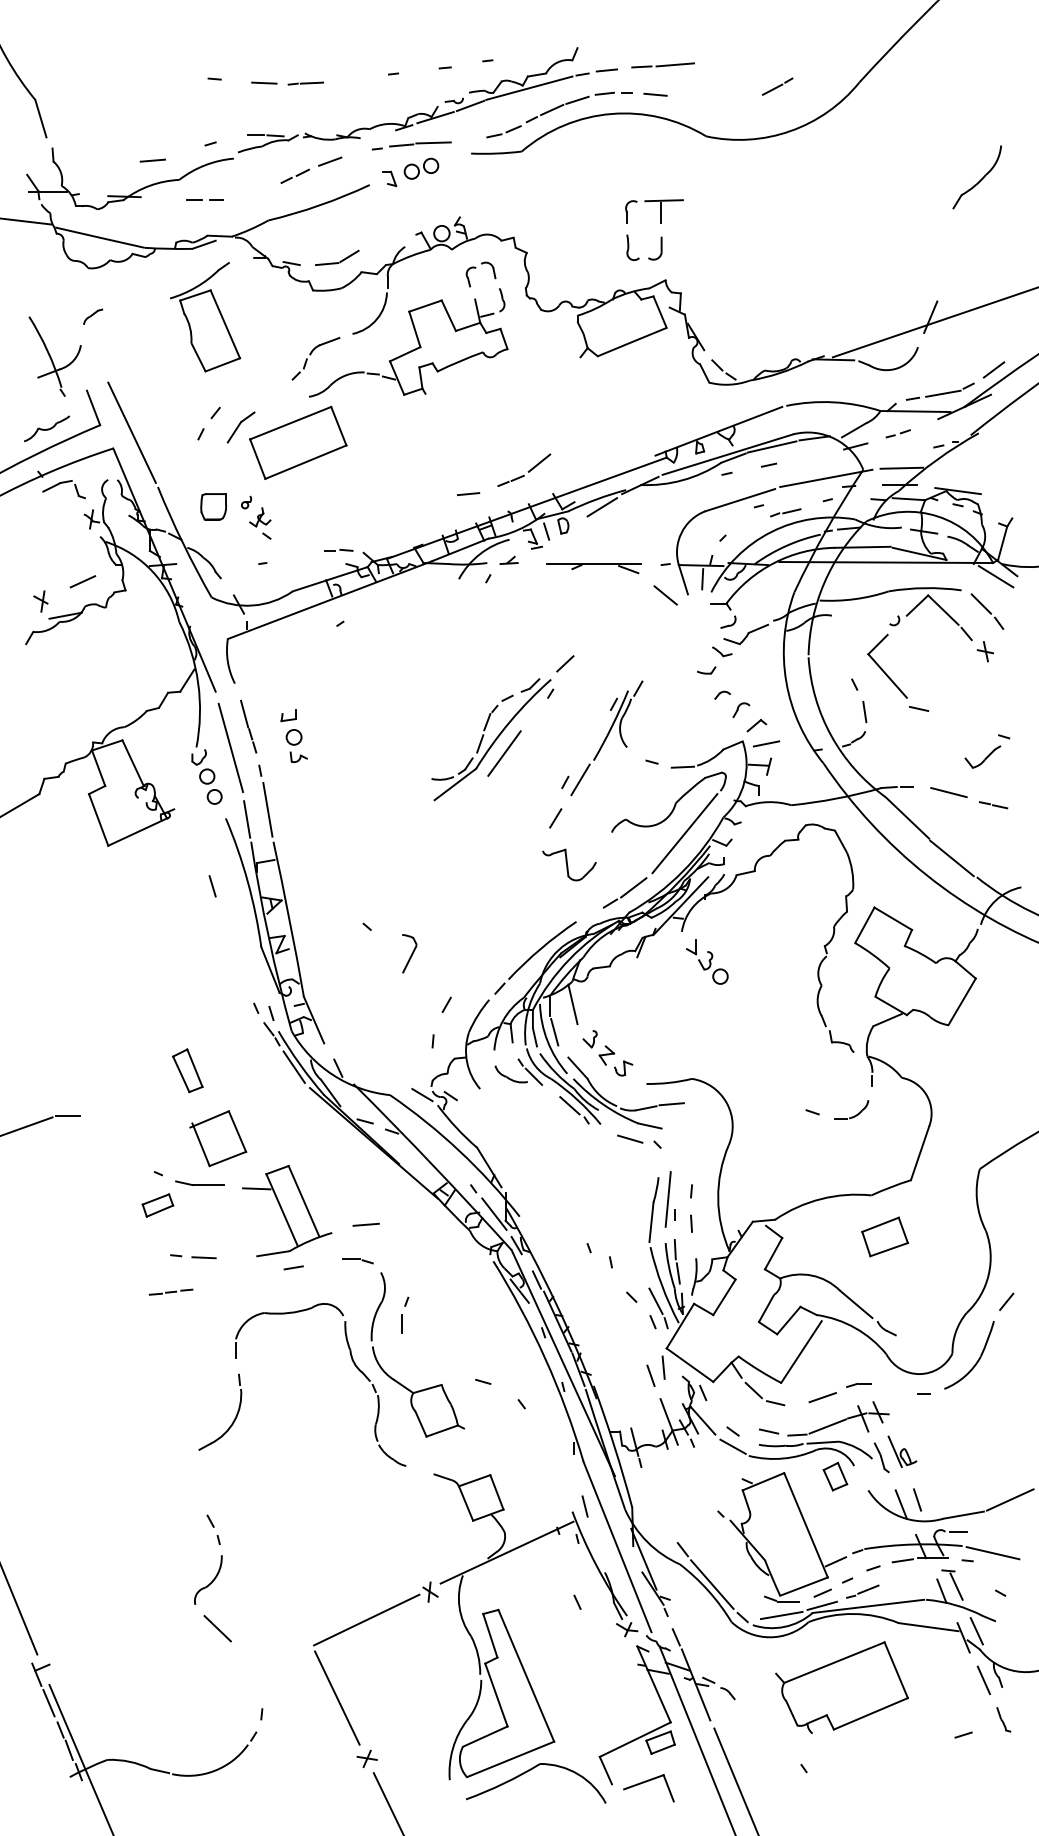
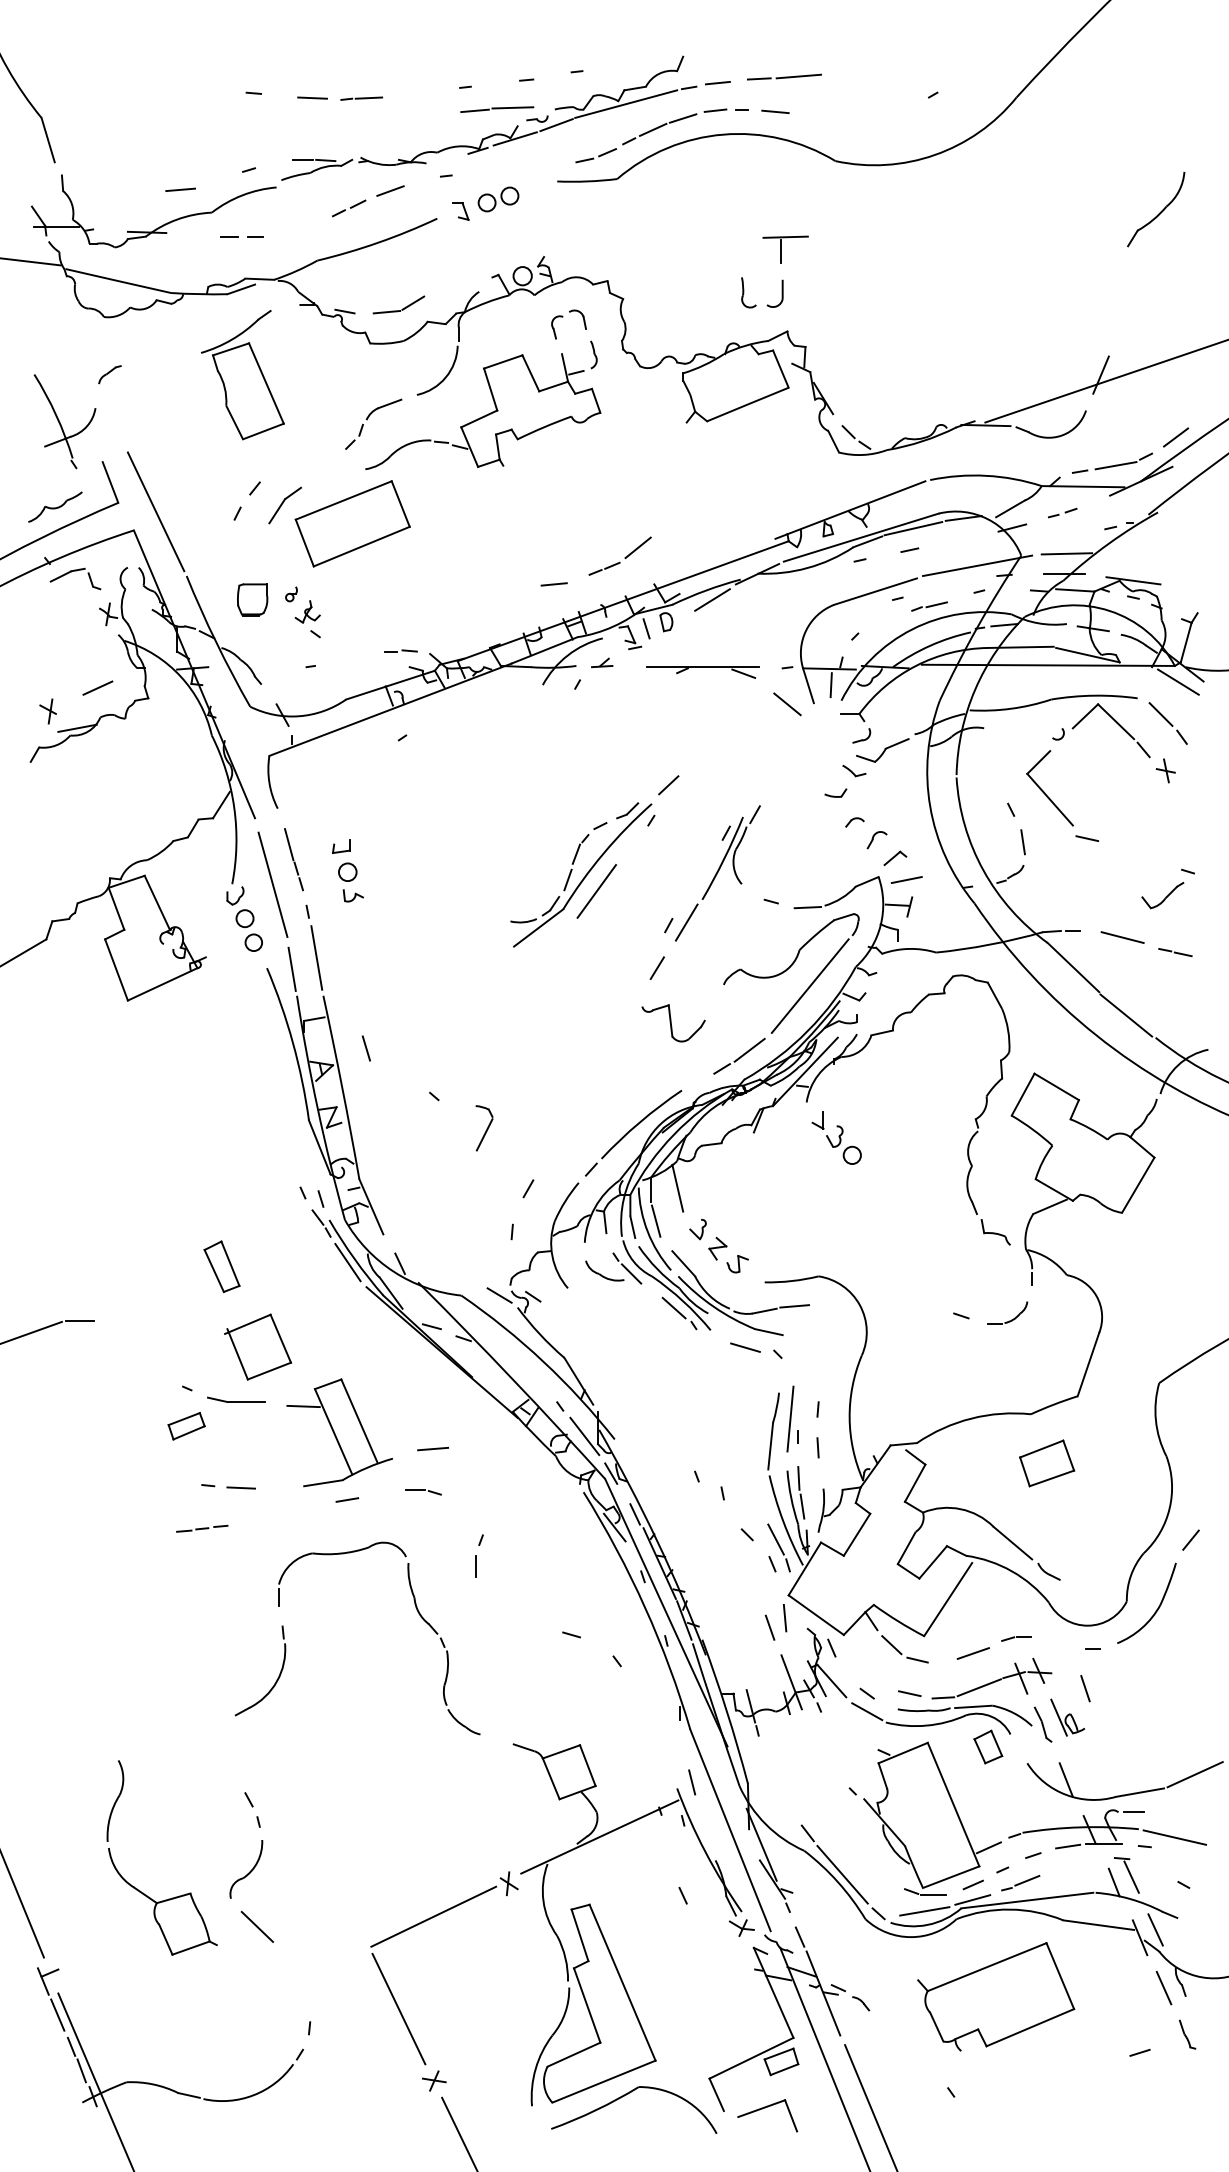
line: (772, 89) -> (913, 105), removed
part: (420, 144) -> (497, 109), moved
part: (631, 211) -> (746, 249), removed
line: (211, 886) -> (365, 1048), moved
part: (399, 1382) -> (140, 1890), moved
line: (917, 1499) -> (1085, 1688), moved

